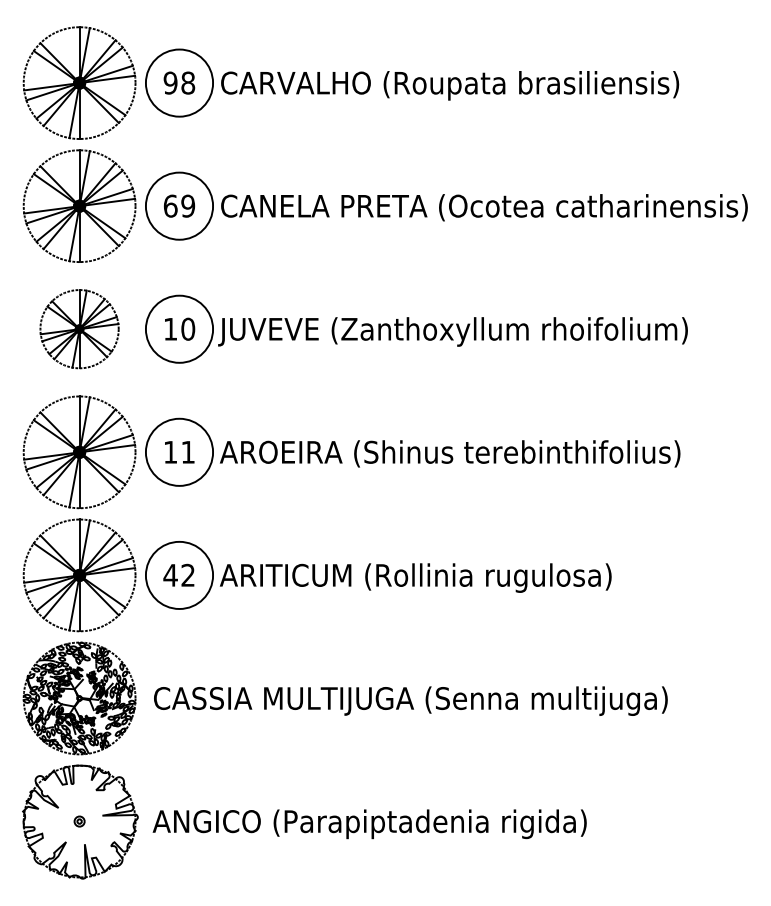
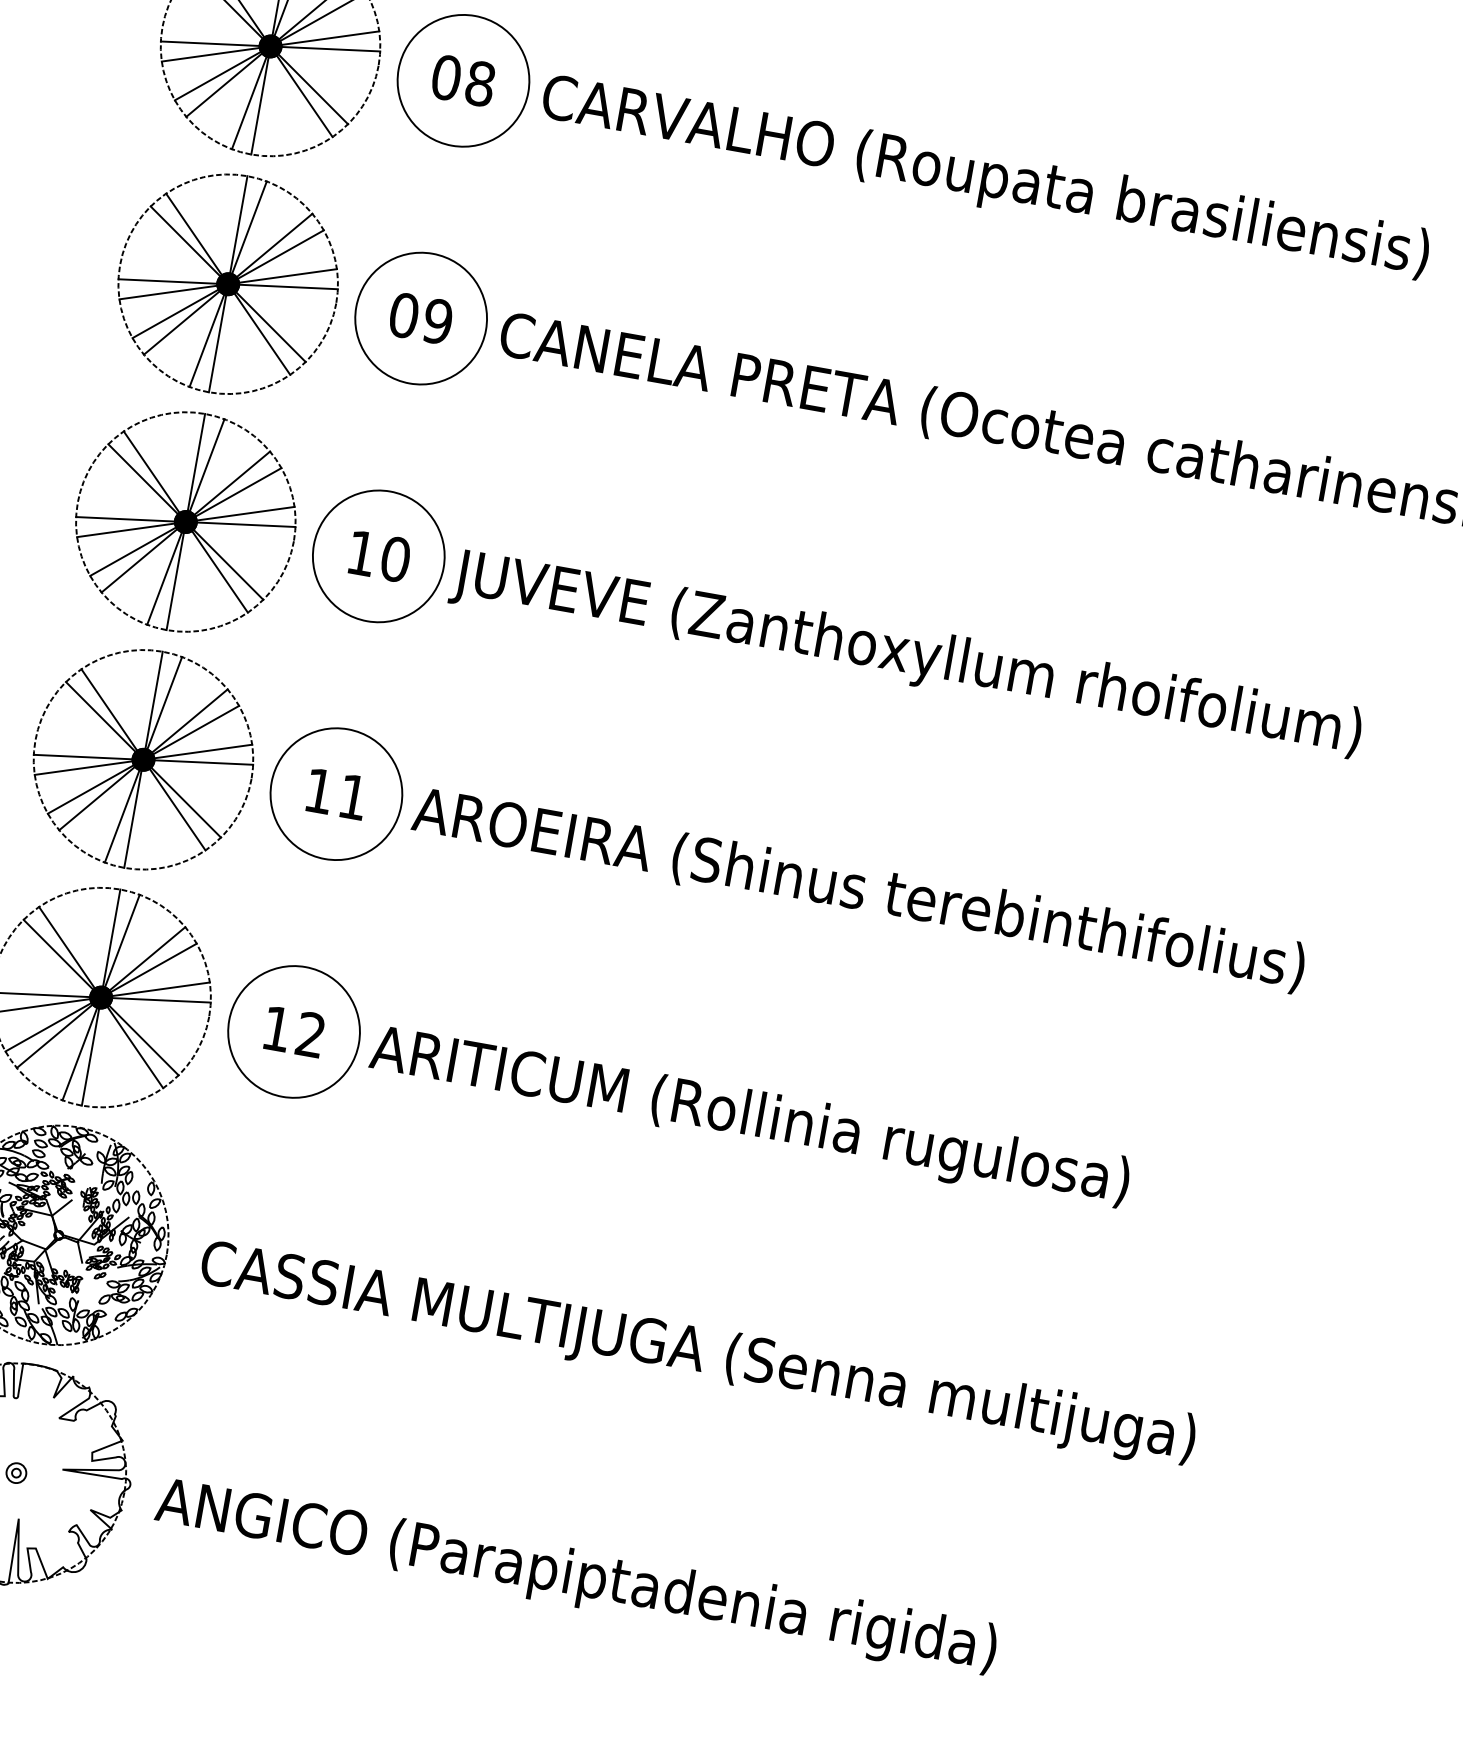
text: (170, 82) -> (446, 76), 98 -> 08
text: (170, 205) -> (403, 314), 69 -> 09
part: (79, 328) -> (185, 520), size x1.43
text: (170, 575) -> (276, 1029), 42 -> 12

